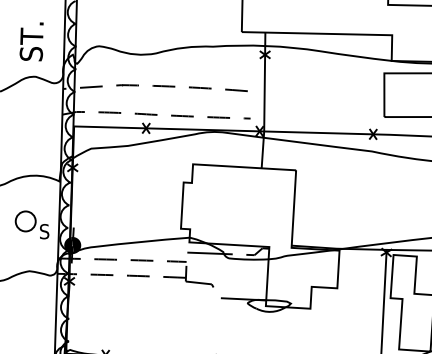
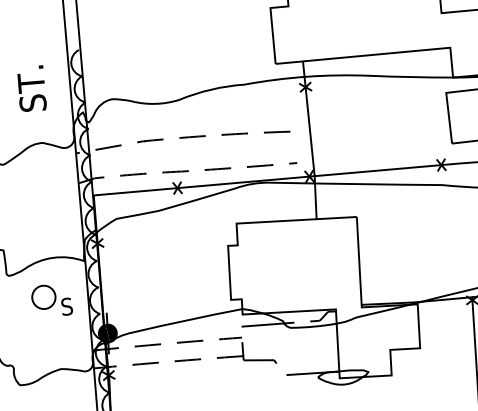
text: (31, 41) -> (31, 88), moved
part: (31, 224) -> (50, 300), moved

